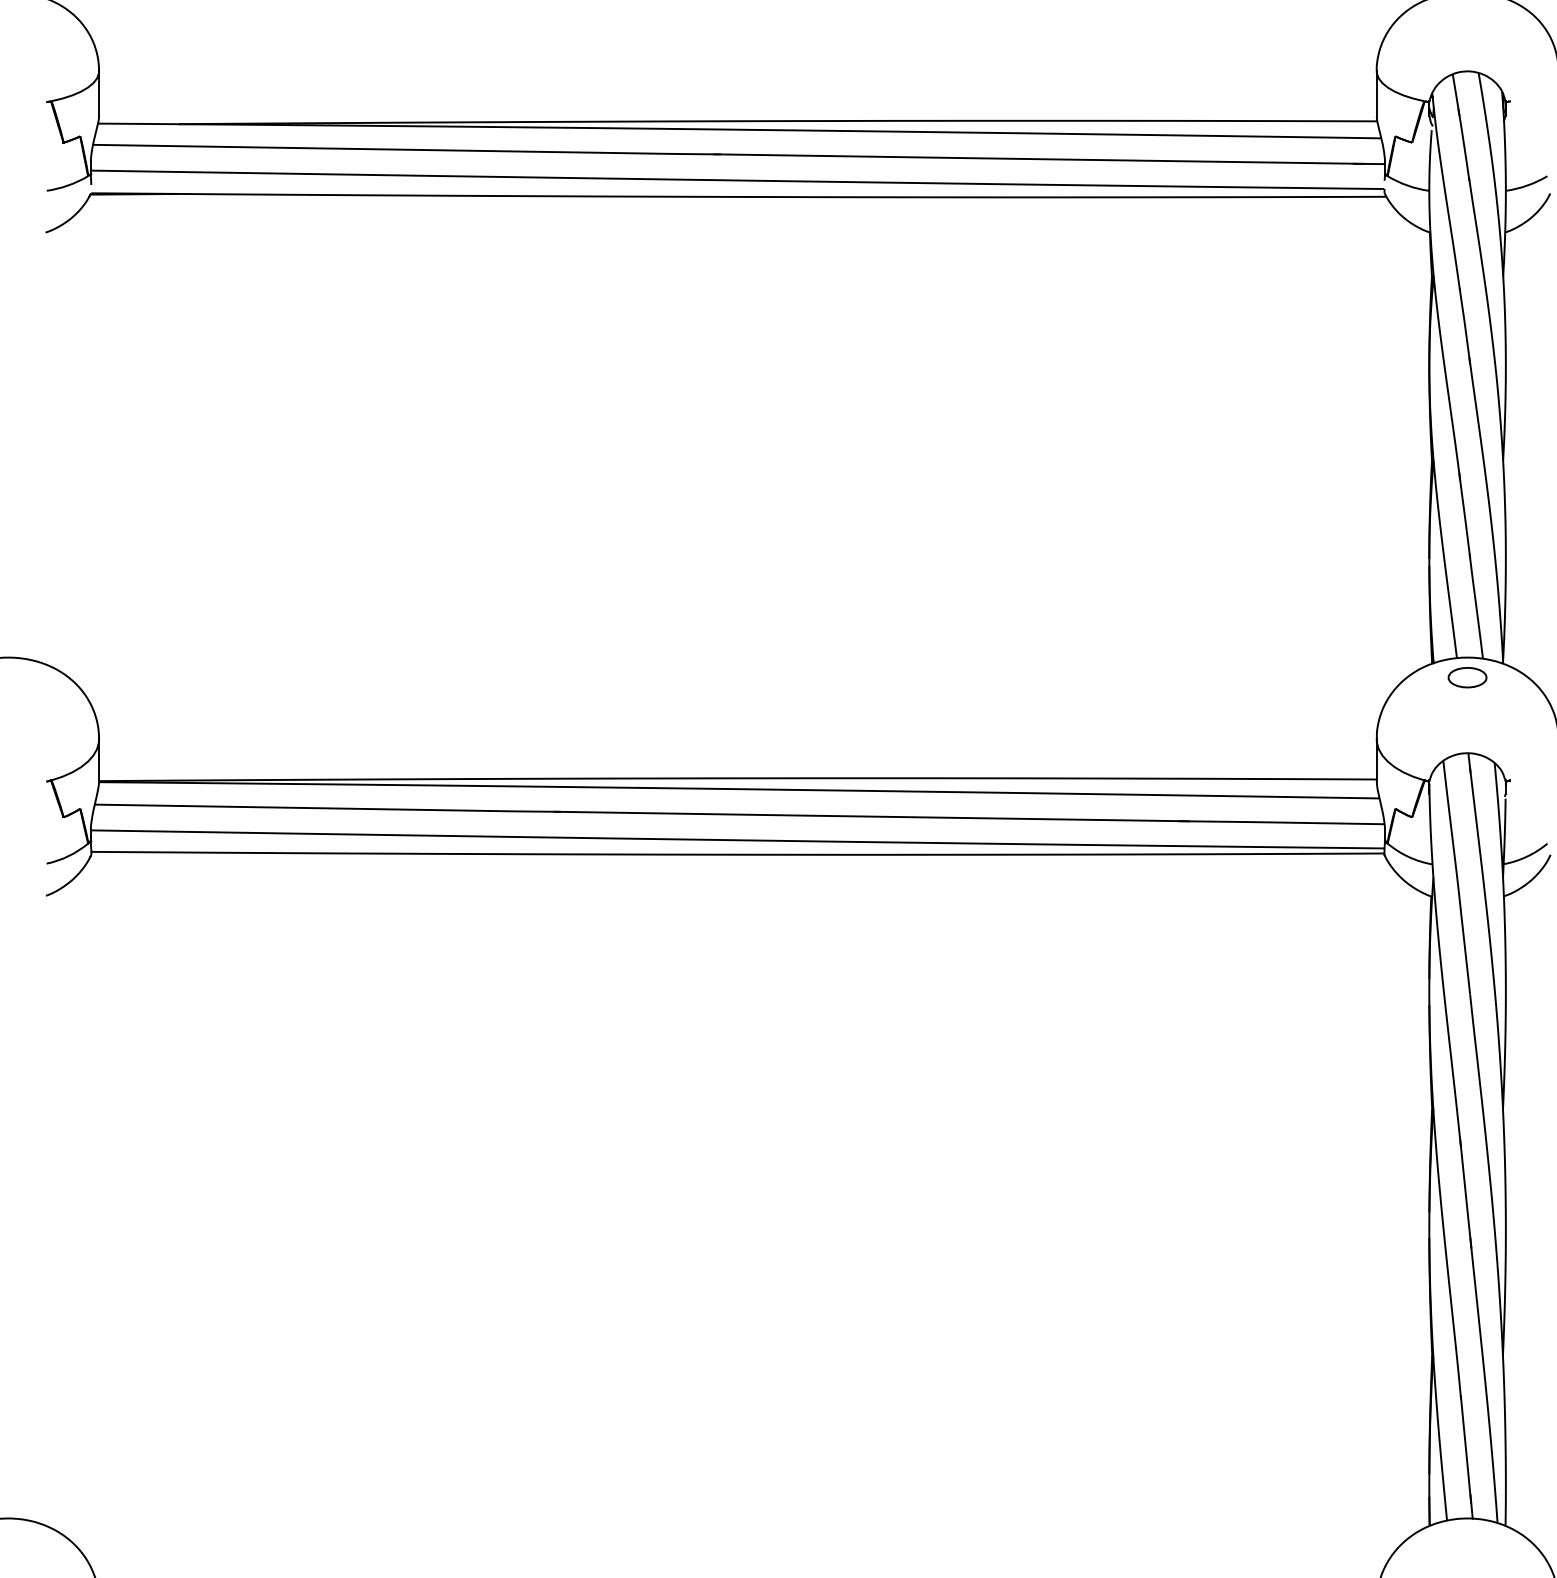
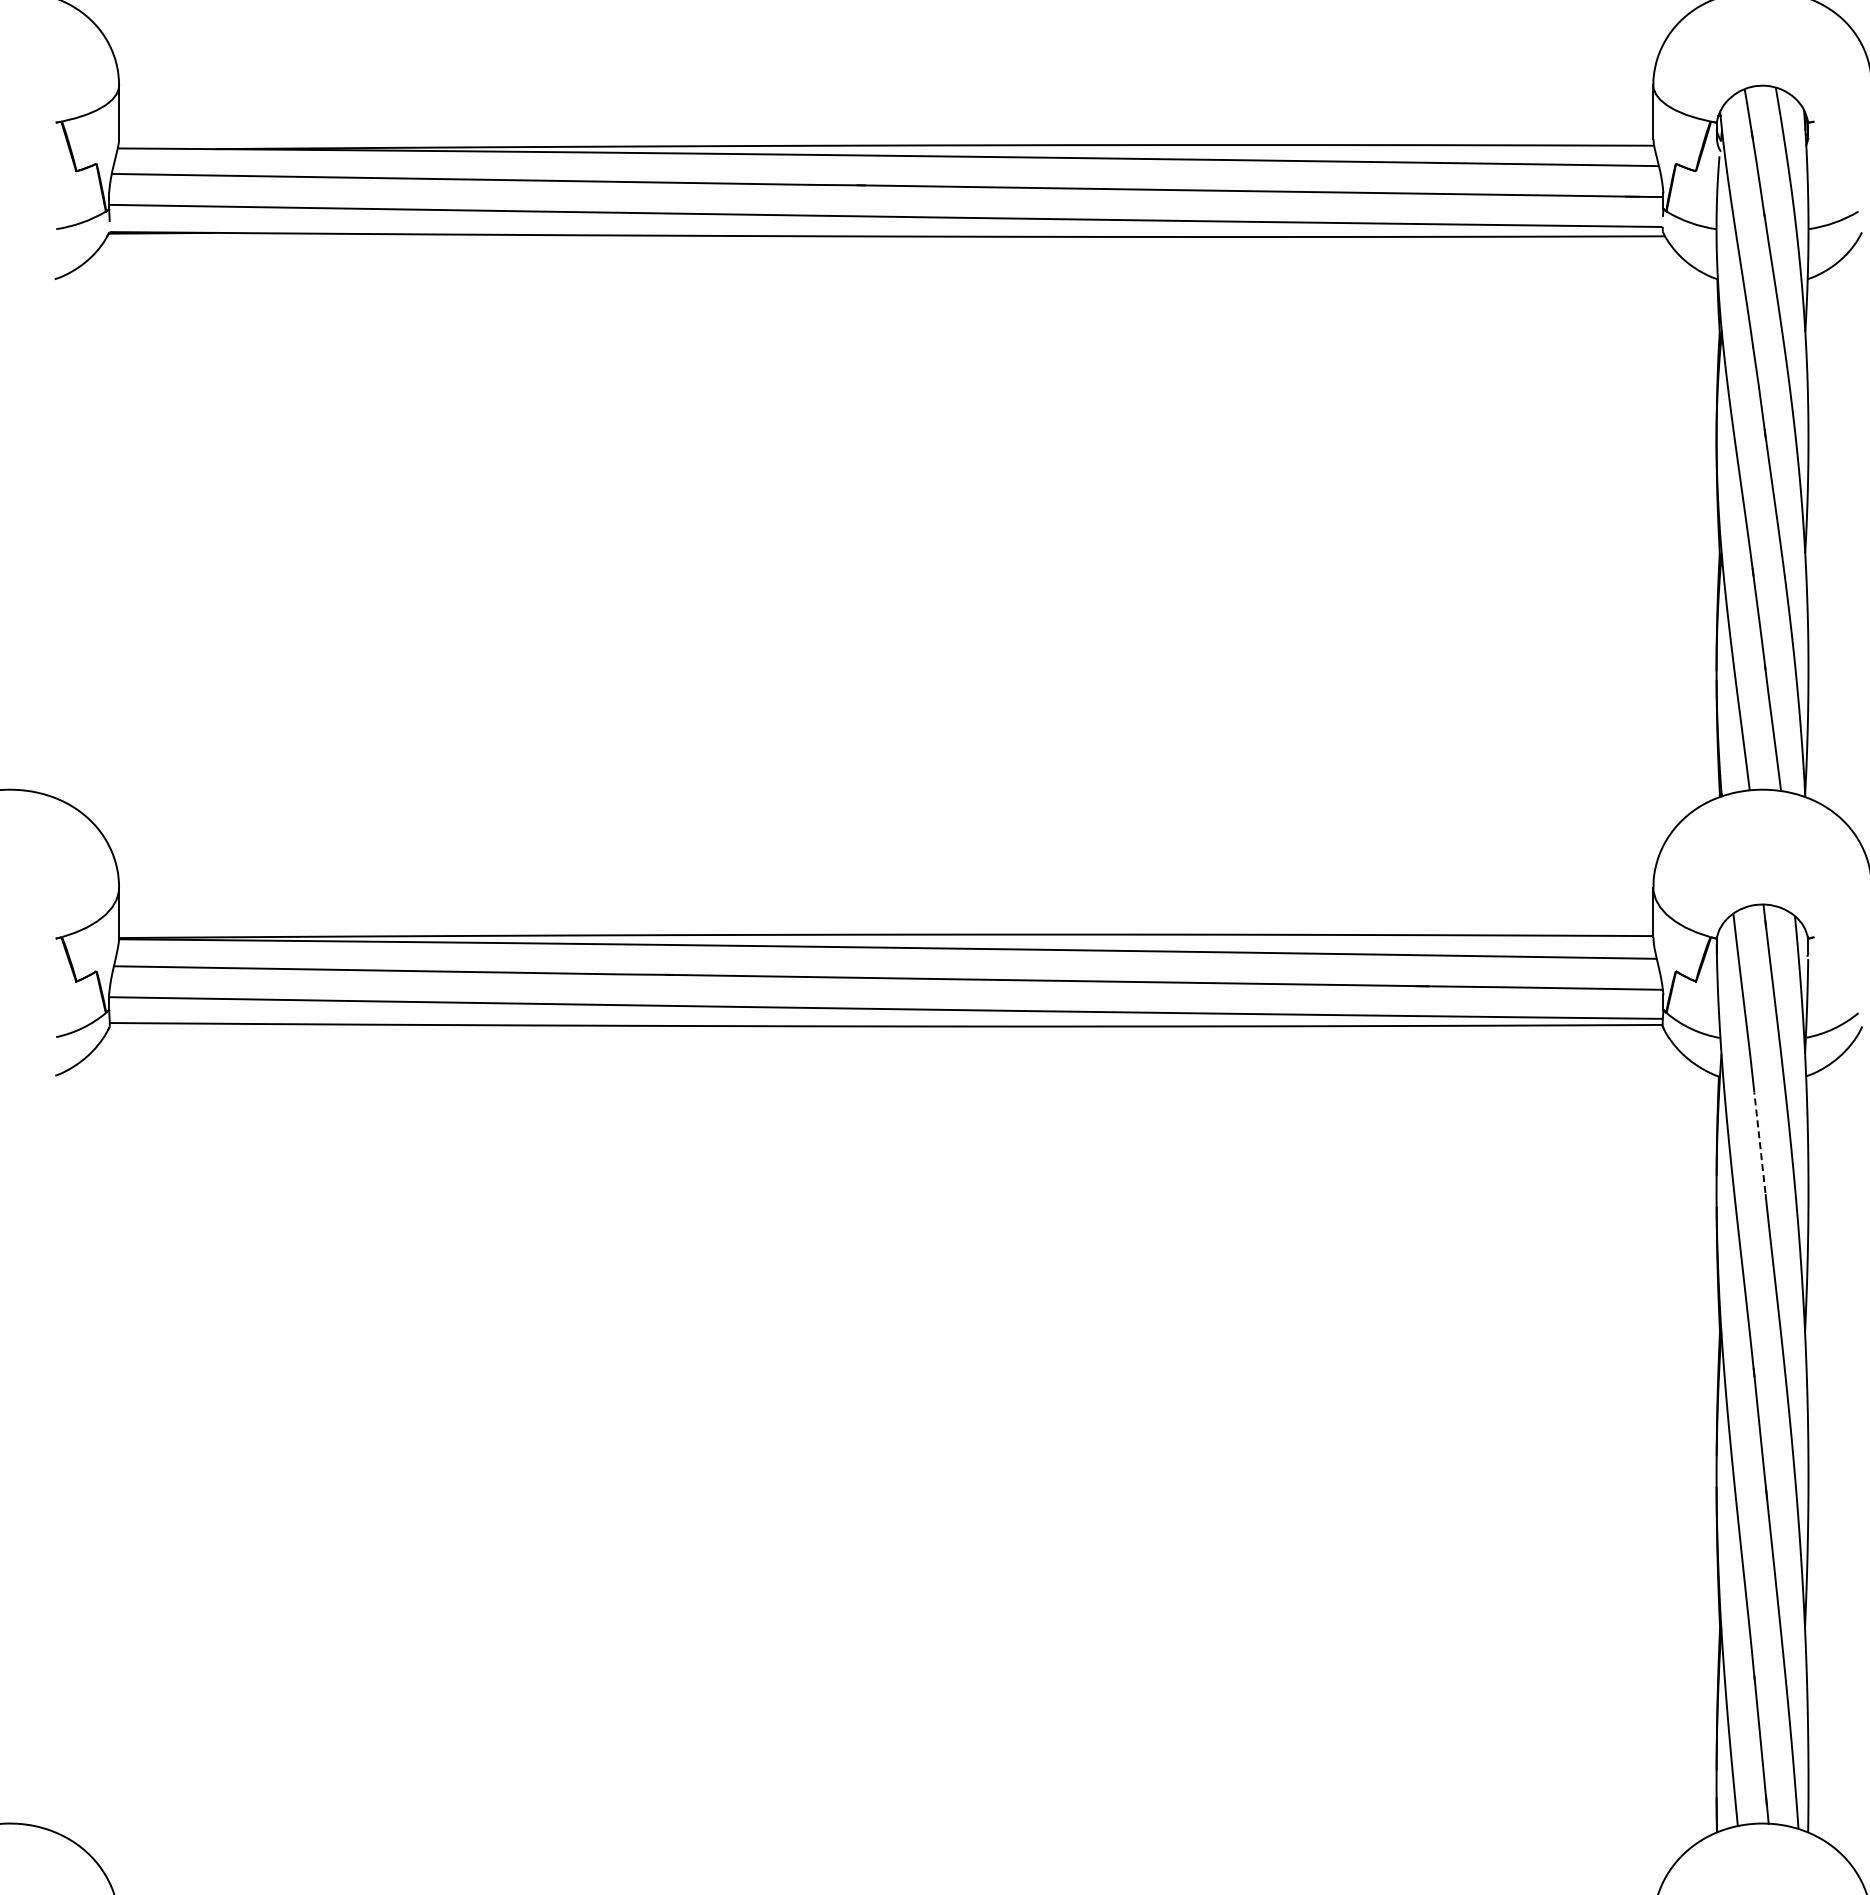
part: (1467, 677) -> (1762, 813), removed
line: (1465, 951) -> (1759, 1142), solid -> dashed

